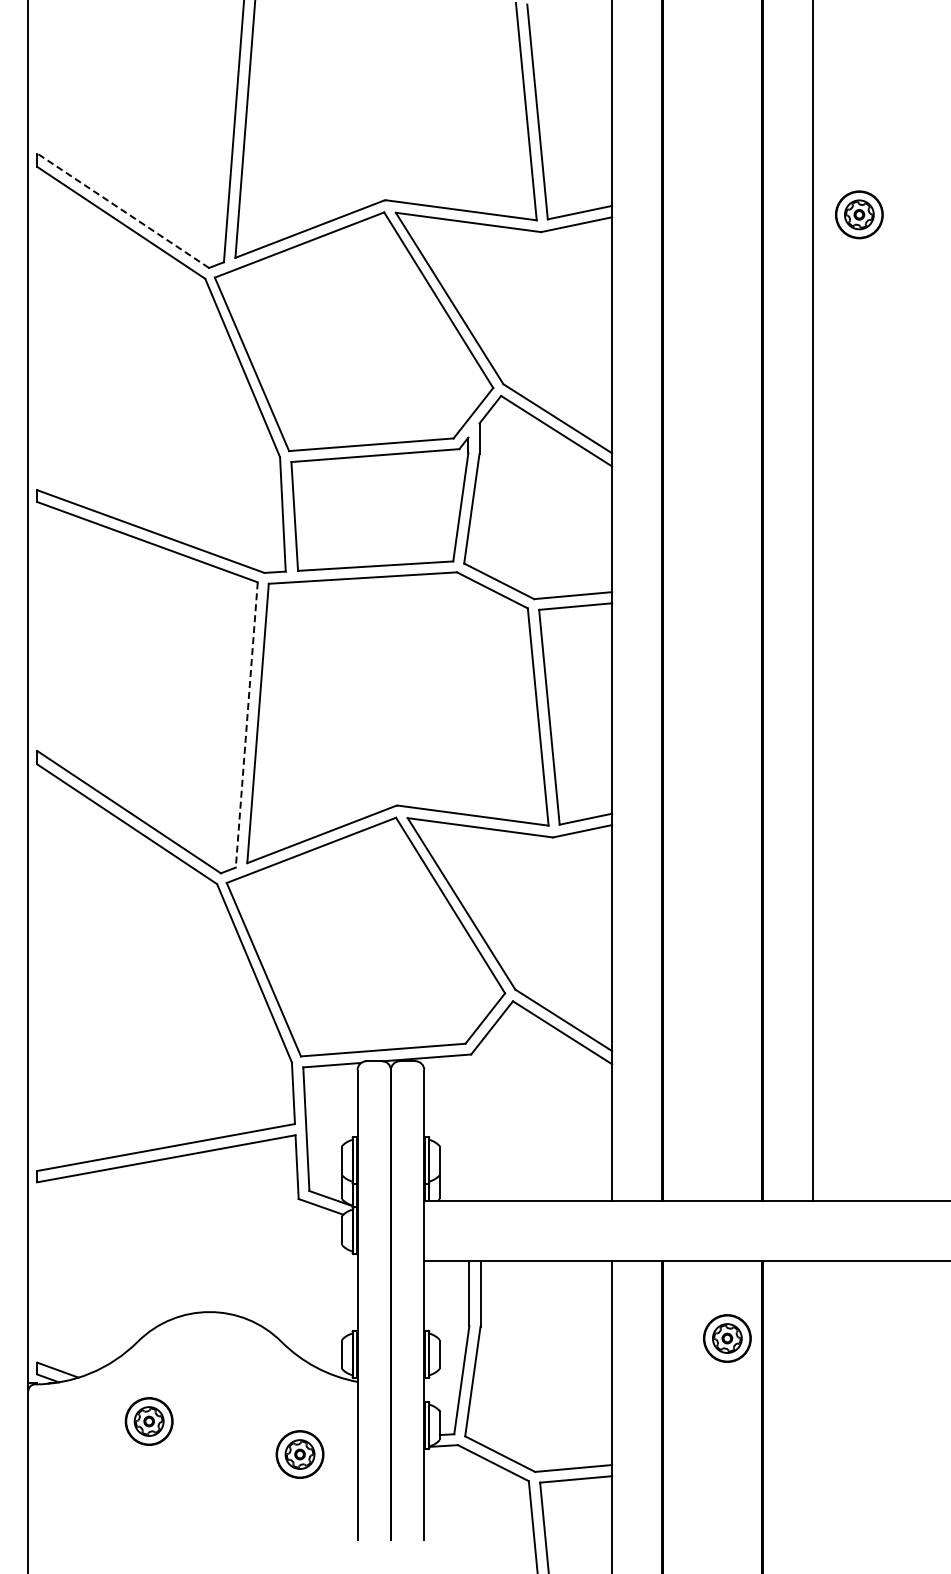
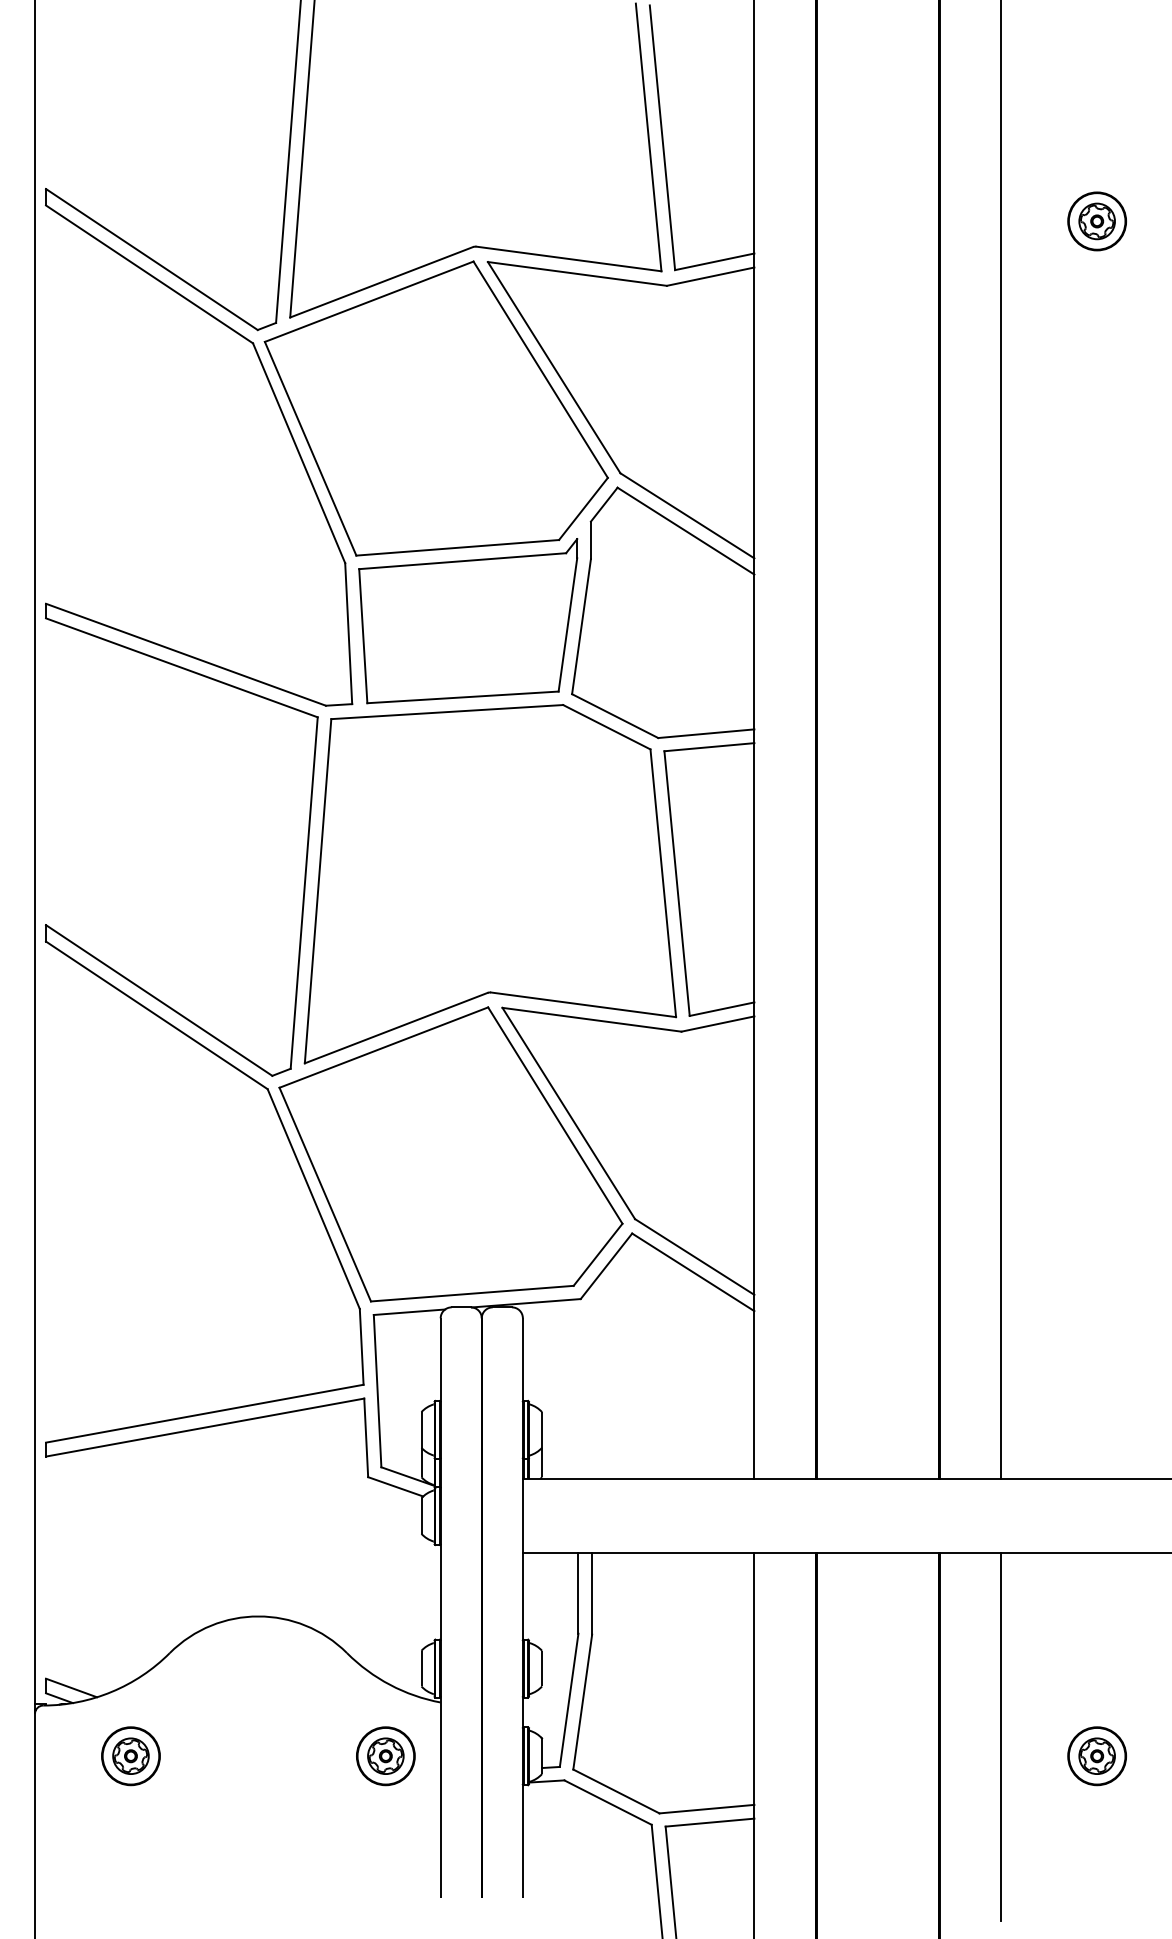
line: (122, 210) -> (151, 259), dashed -> solid
part: (859, 214) -> (1097, 220), moved
line: (246, 725) -> (303, 893), dashed -> solid
part: (727, 1338) -> (1097, 1756), moved
line: (812, 1409) -> (1001, 1736), added
part: (148, 1421) -> (130, 1756), moved
part: (299, 1454) -> (385, 1756), moved

